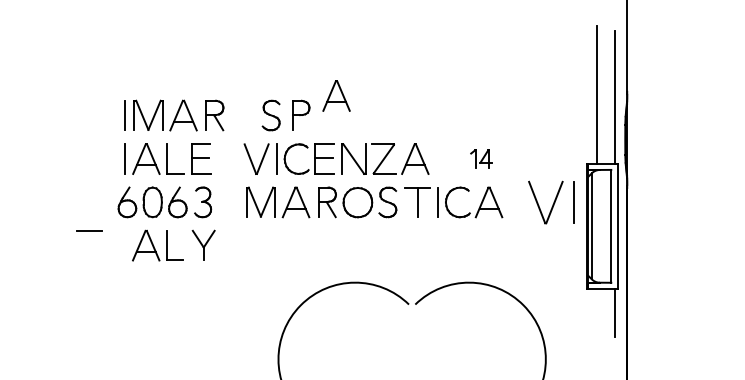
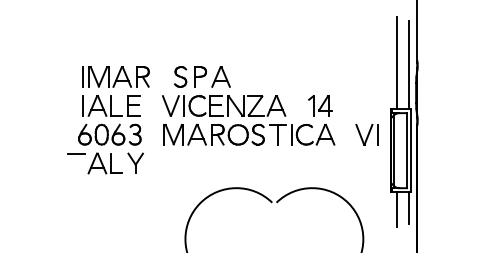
part: (335, 95) -> (220, 76), moved
part: (481, 158) -> (320, 105), size x1.67
part: (550, 202) -> (366, 134), size x0.71
line: (89, 230) -> (76, 153), moved
line: (597, 314) -> (397, 209), added

